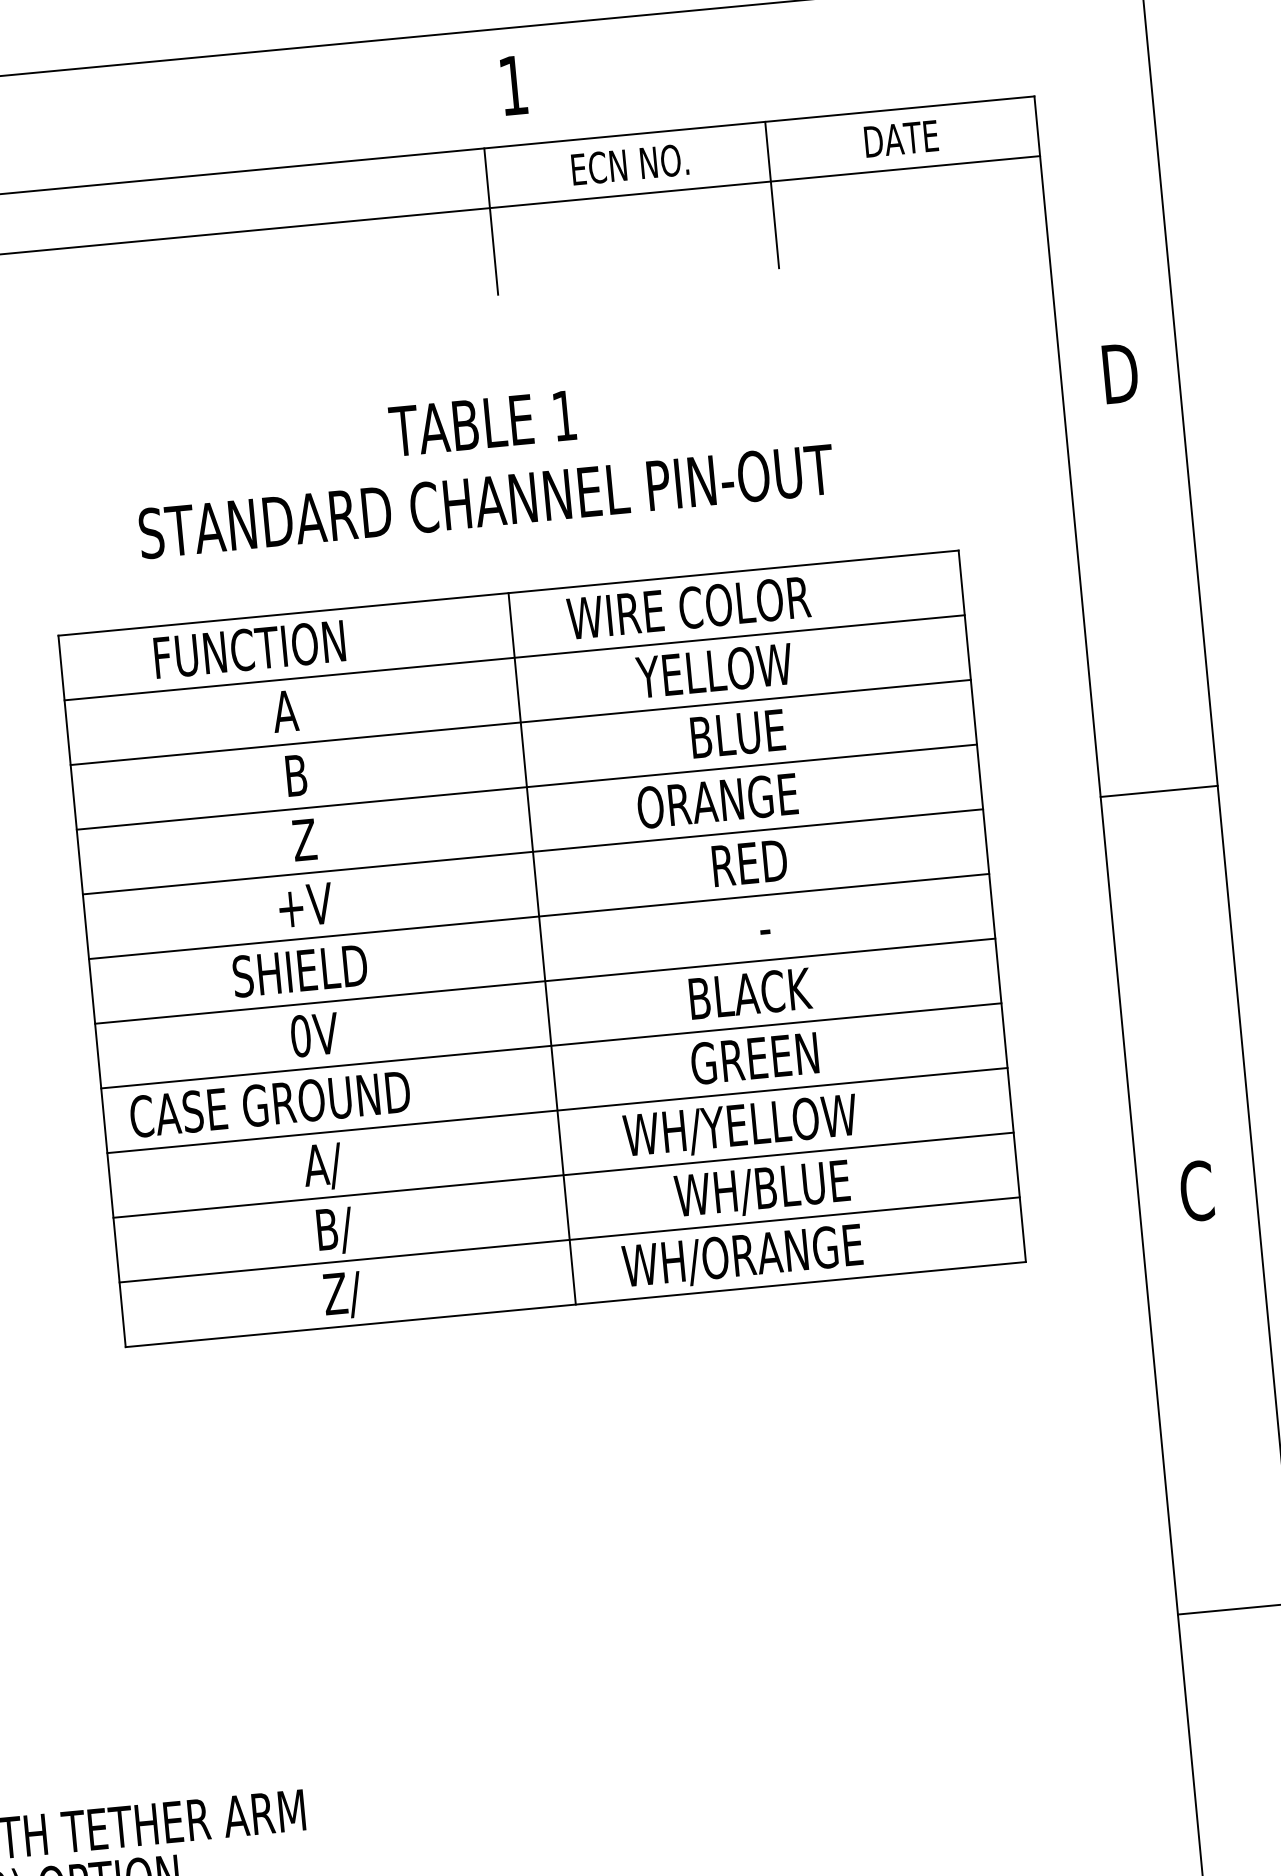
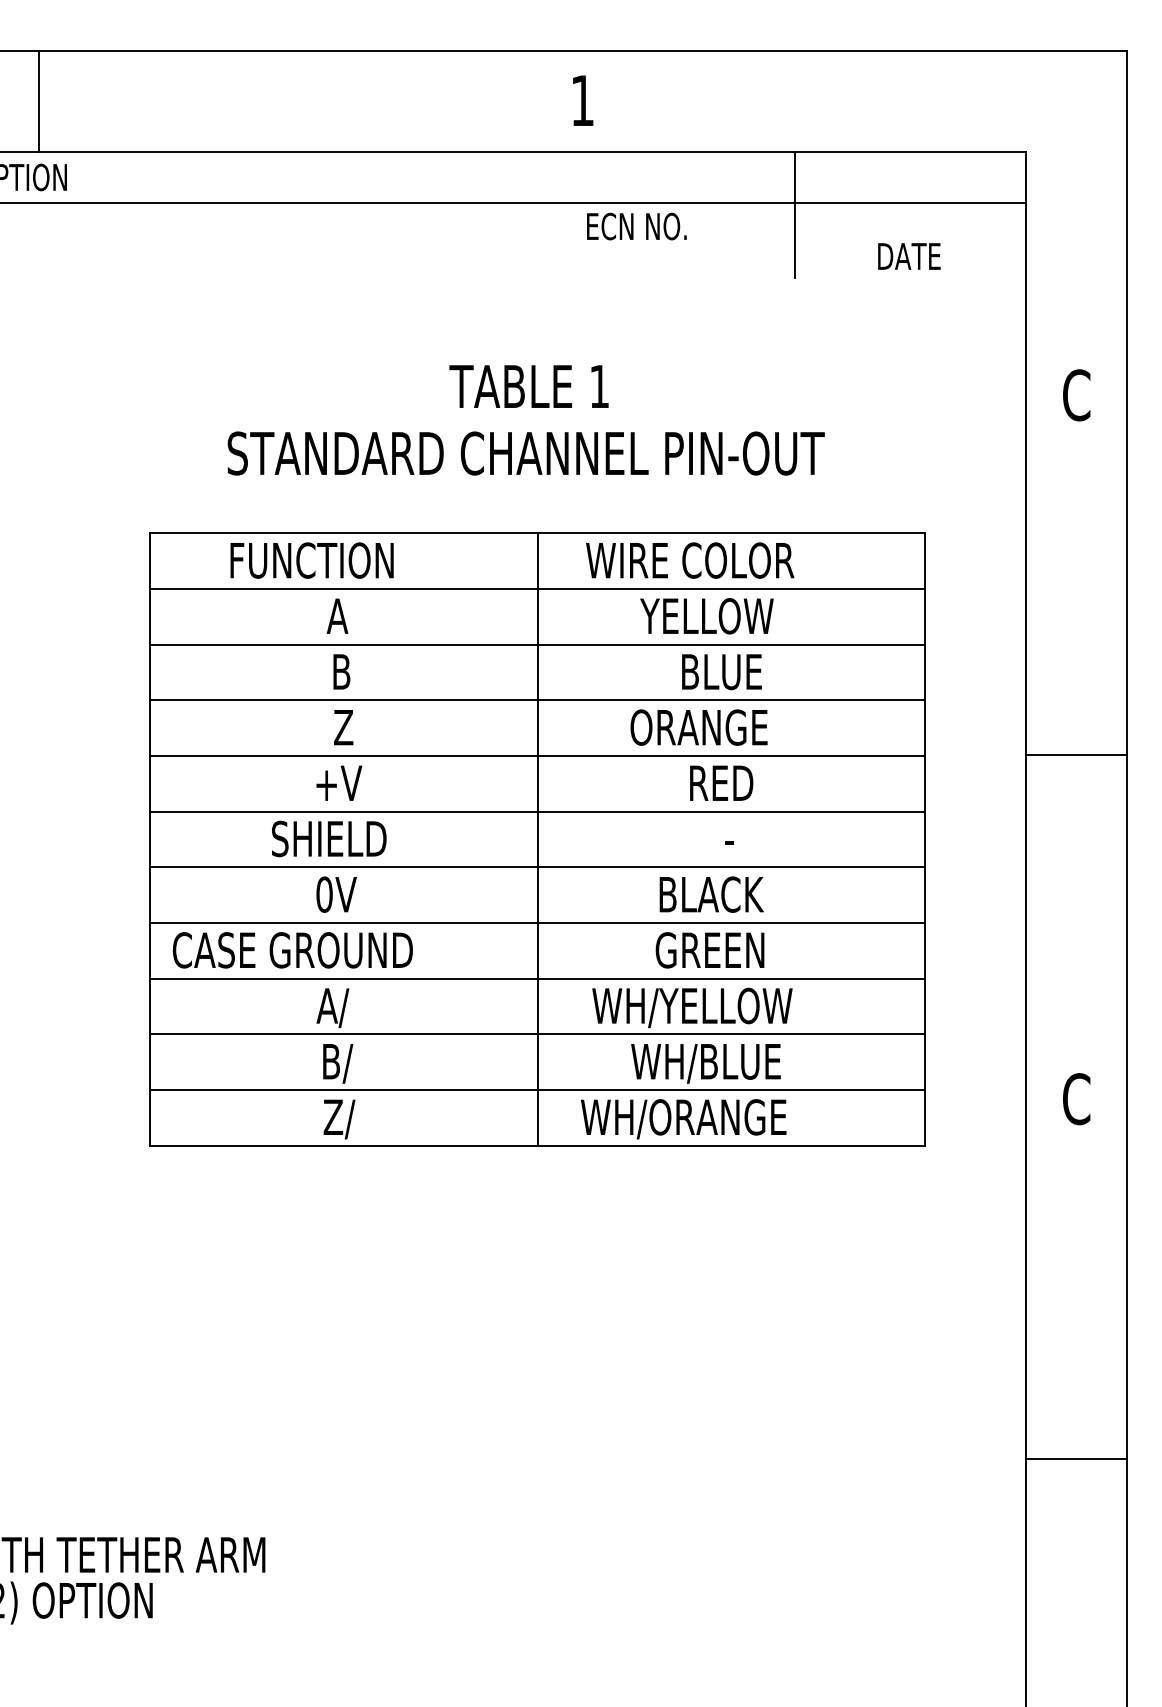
text: (901, 138) -> (909, 256), moved
text: (629, 164) -> (636, 226), moved
line: (490, 221) -> (552, 214), removed
text: (1120, 373) -> (1077, 395), D -> C

